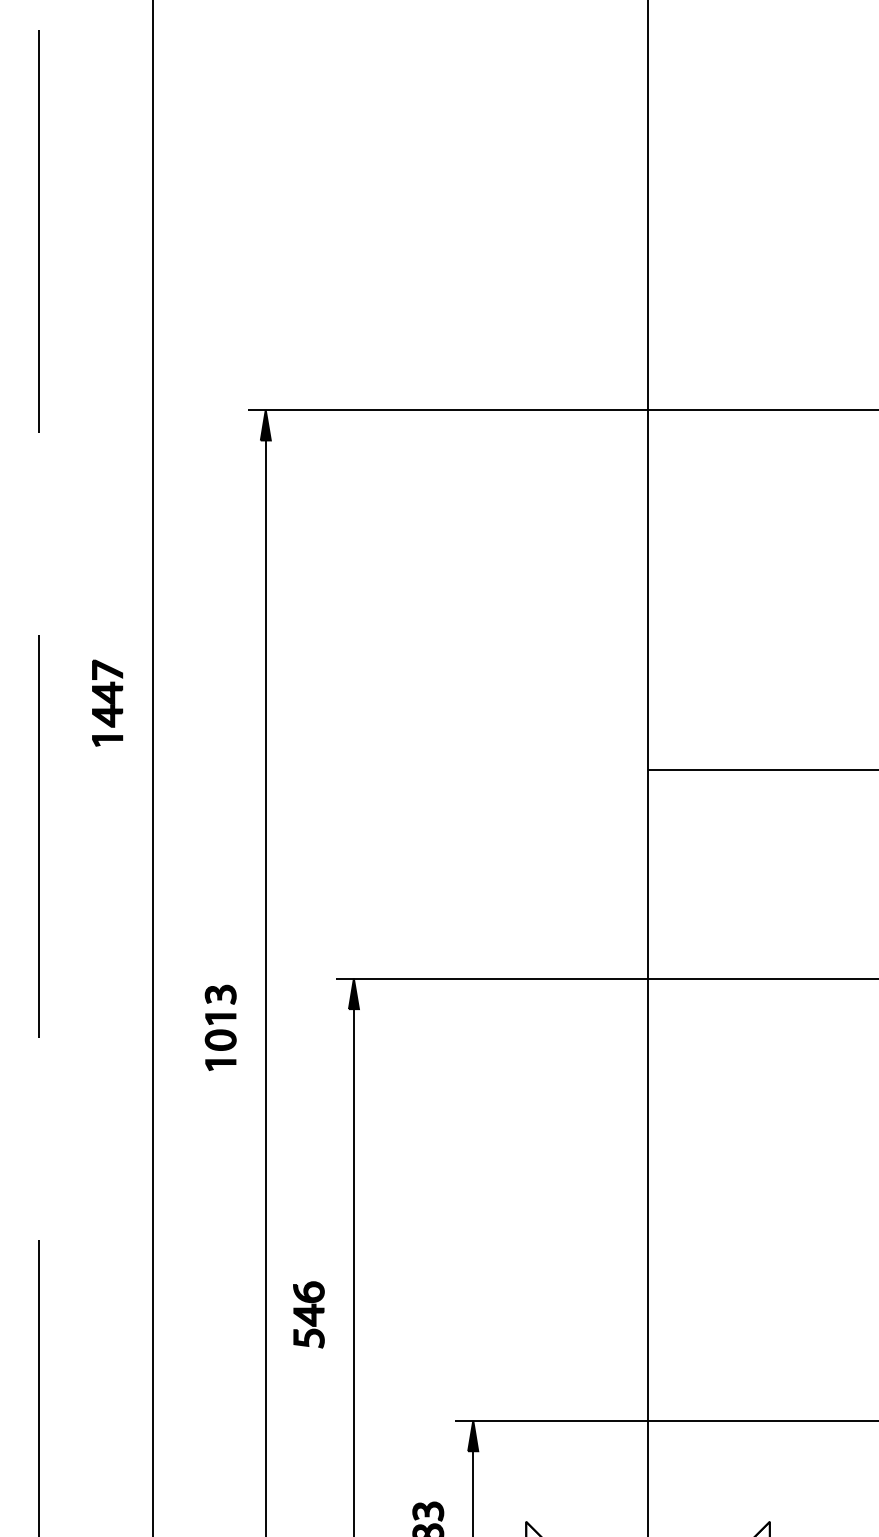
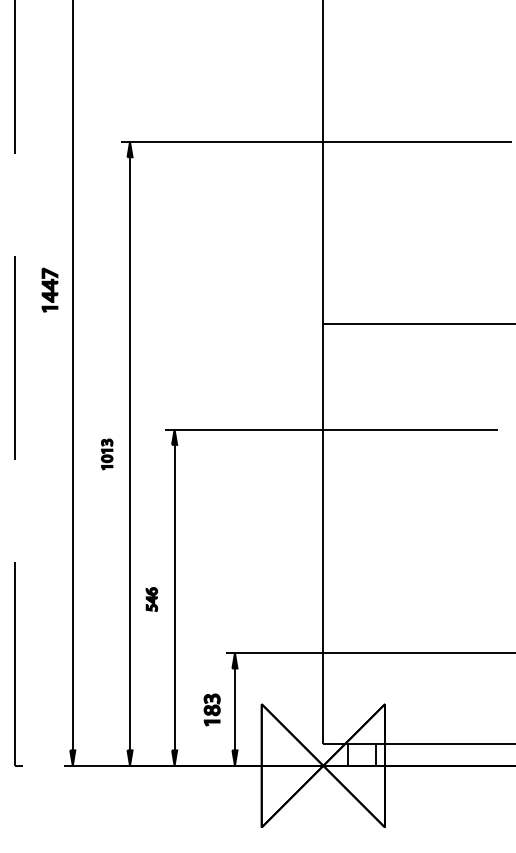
part: (219, 1028) -> (106, 454), size x0.7
part: (308, 1314) -> (151, 599), size x0.7

